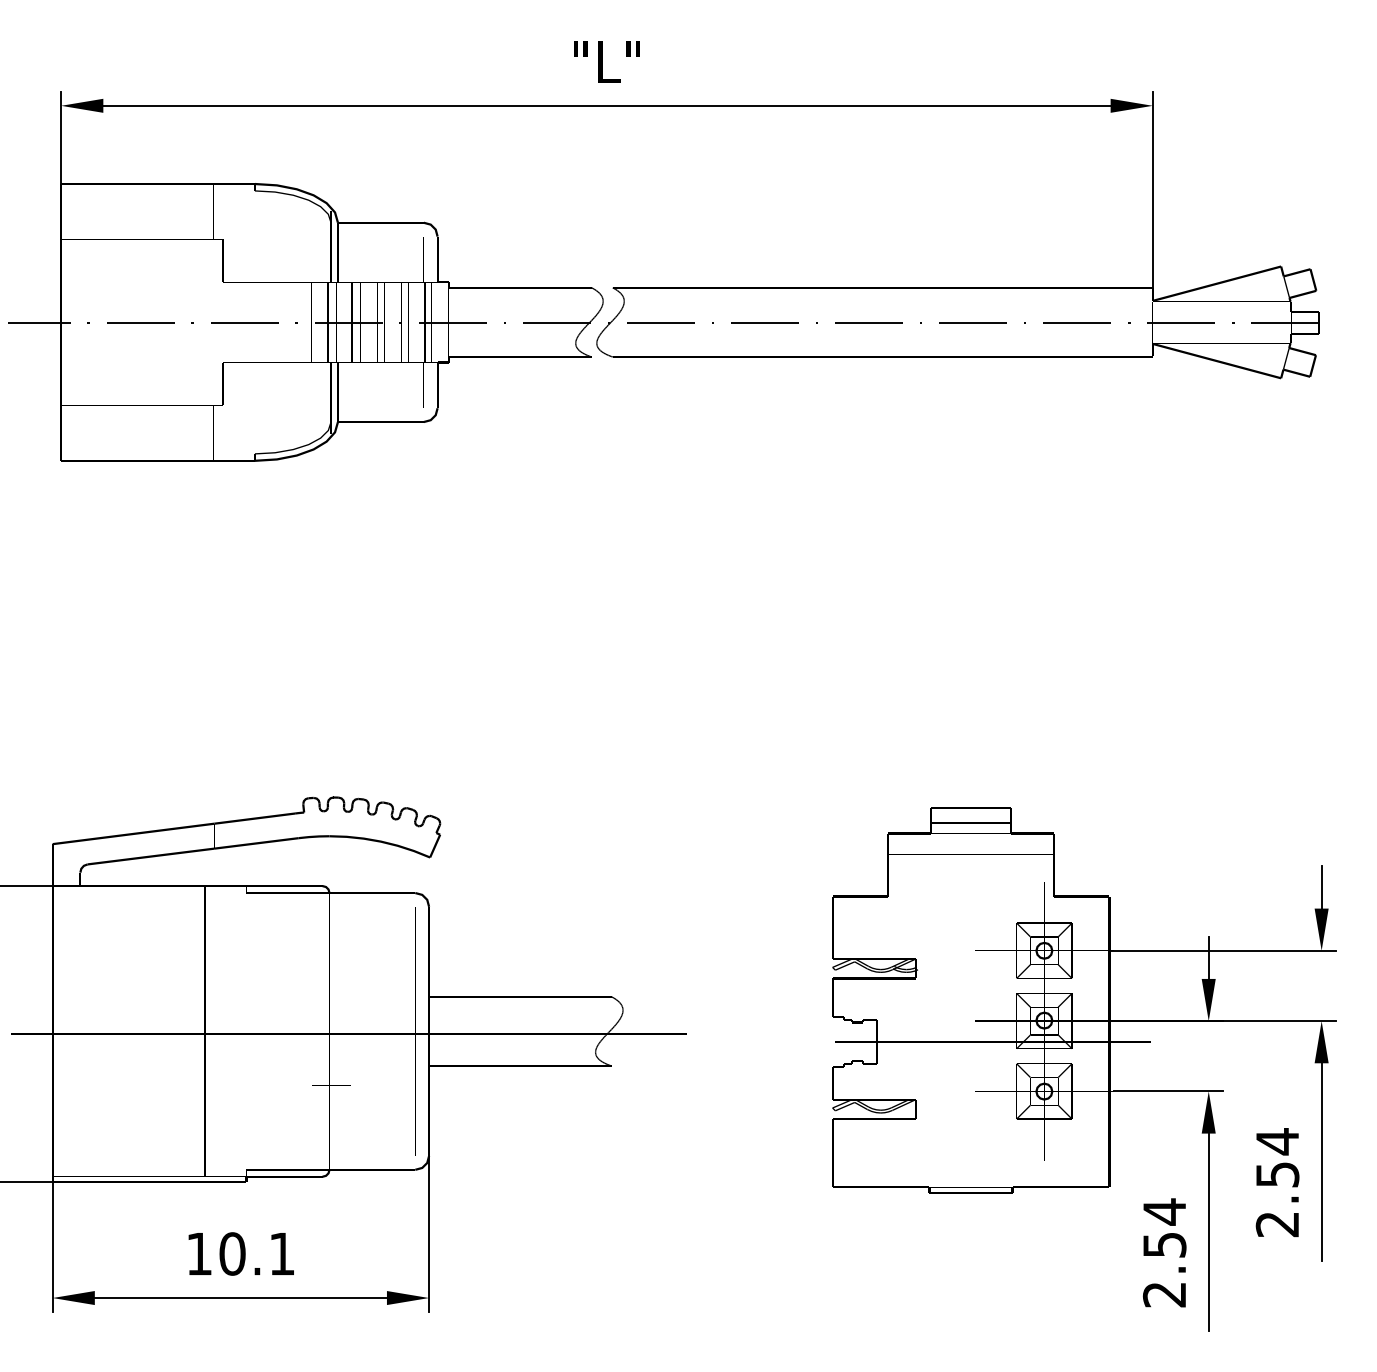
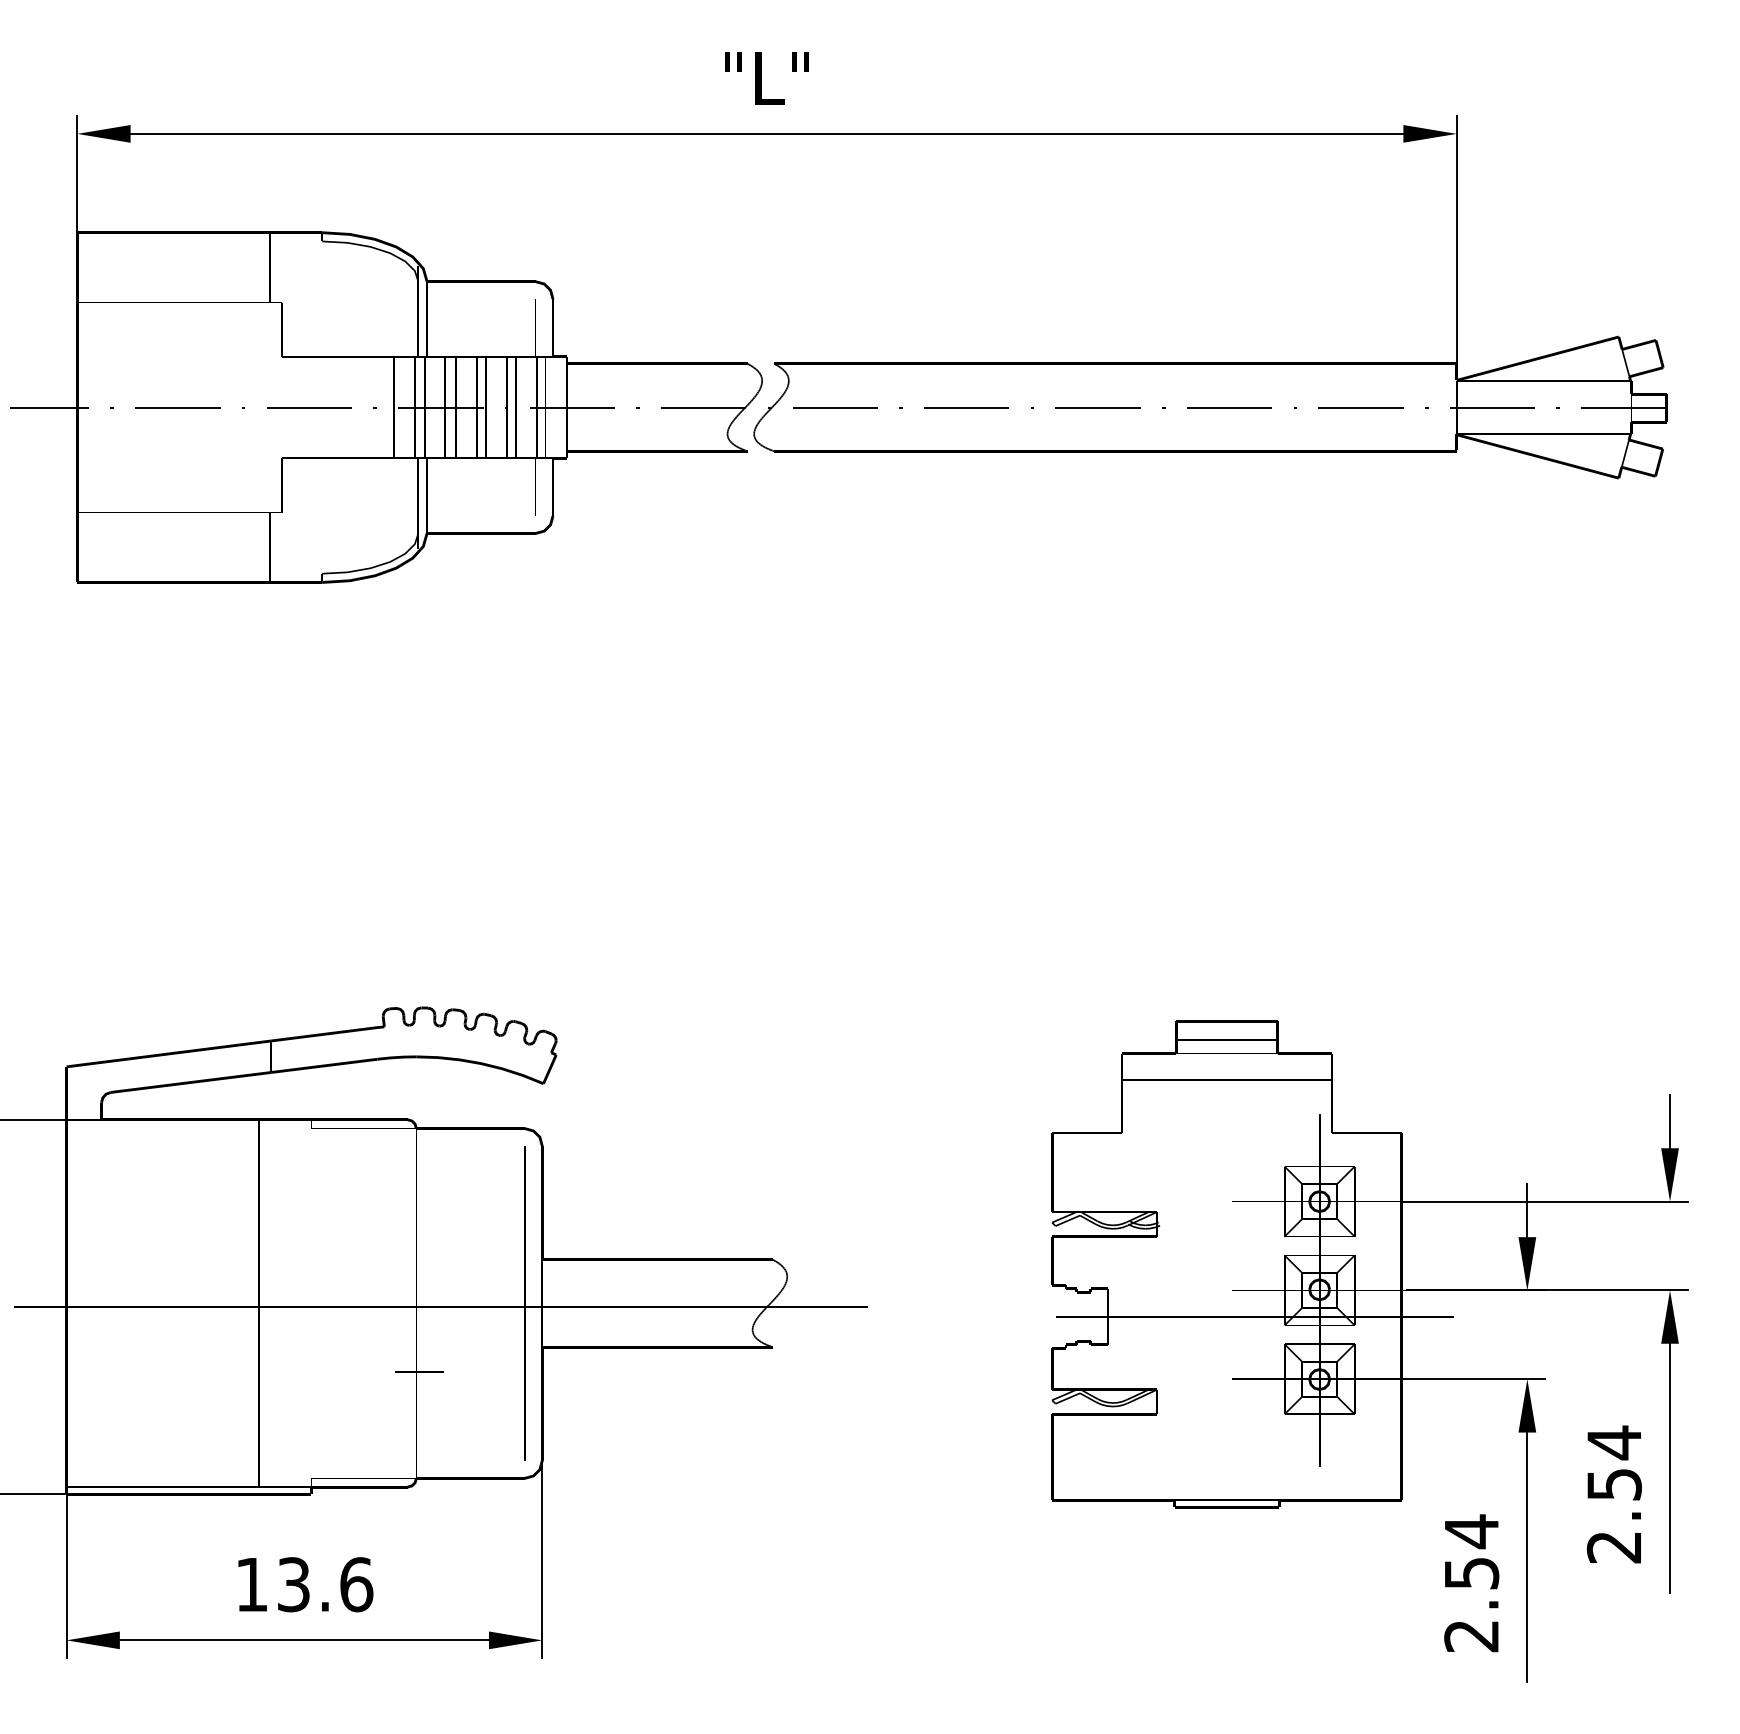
text: (257, 1253) -> (325, 1584), 10.1 -> 13.6

